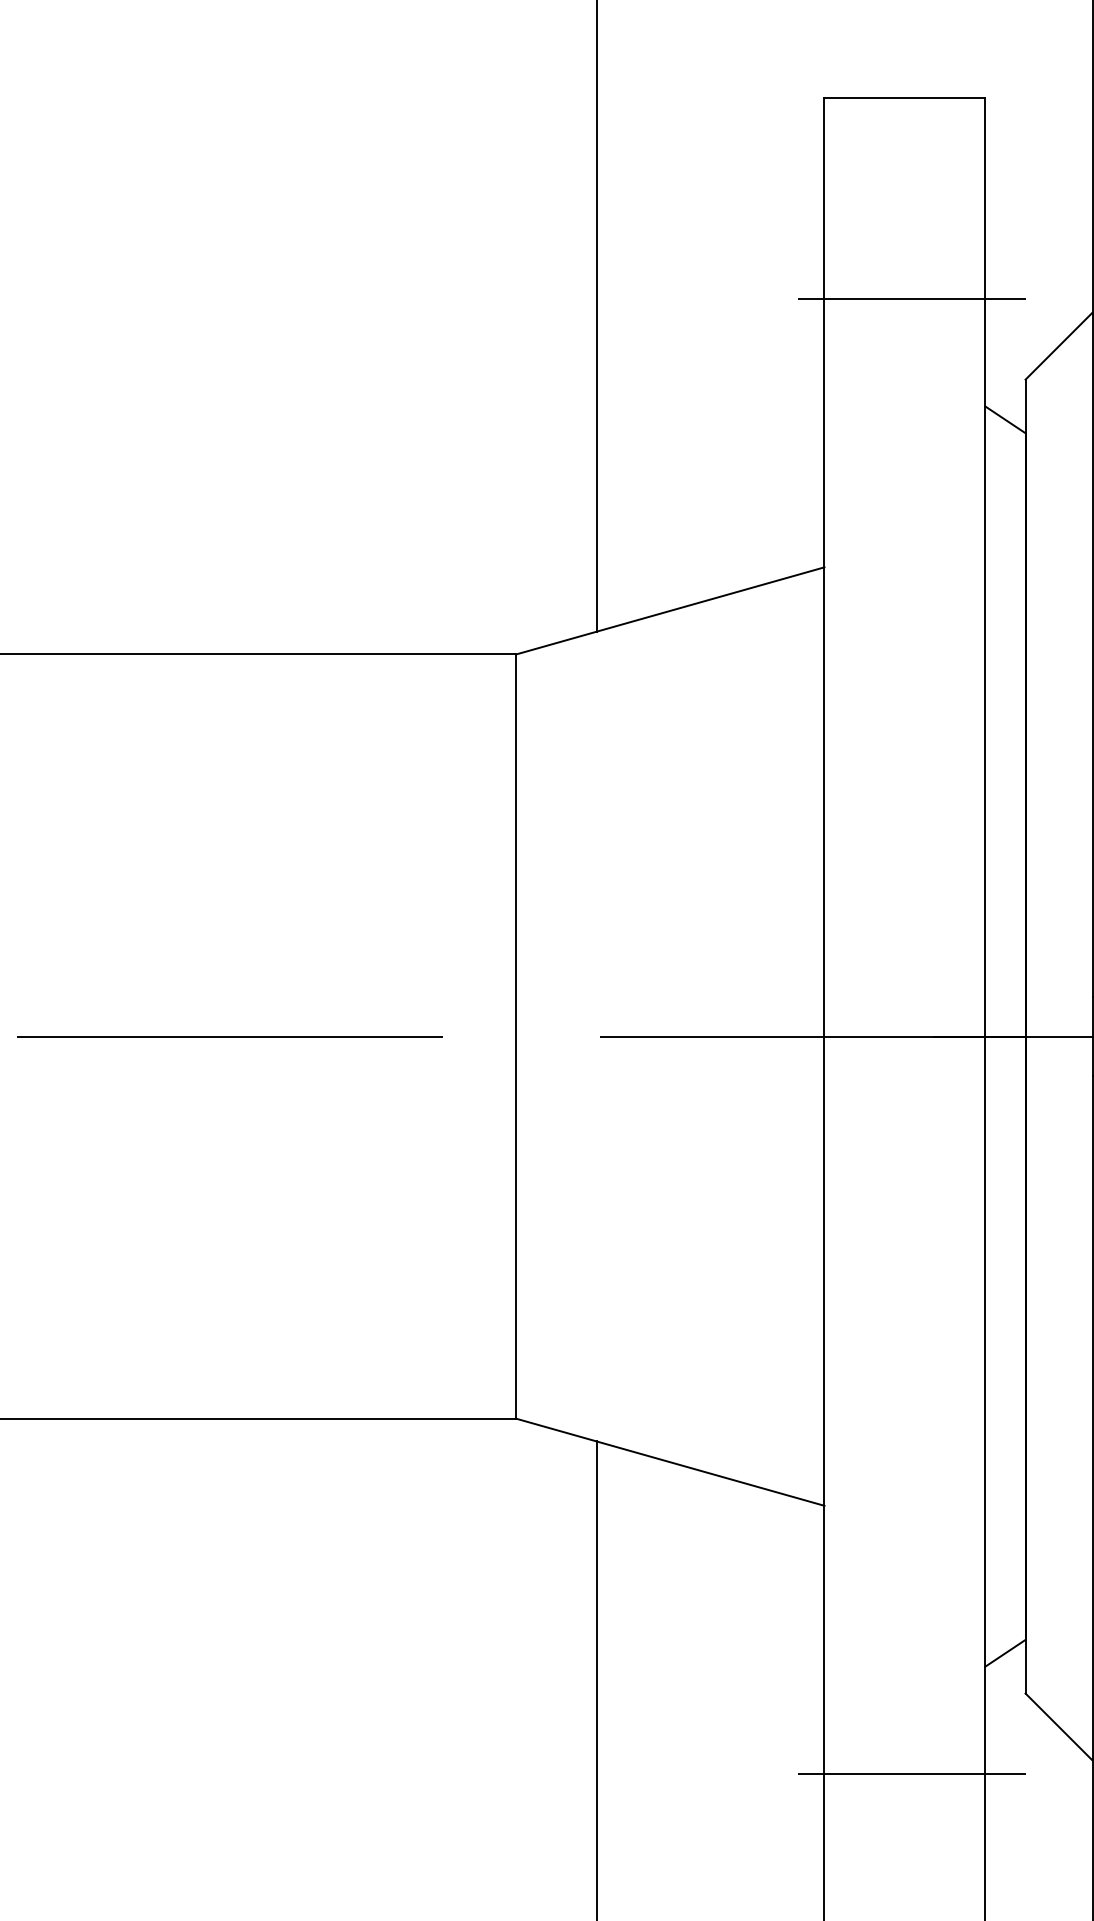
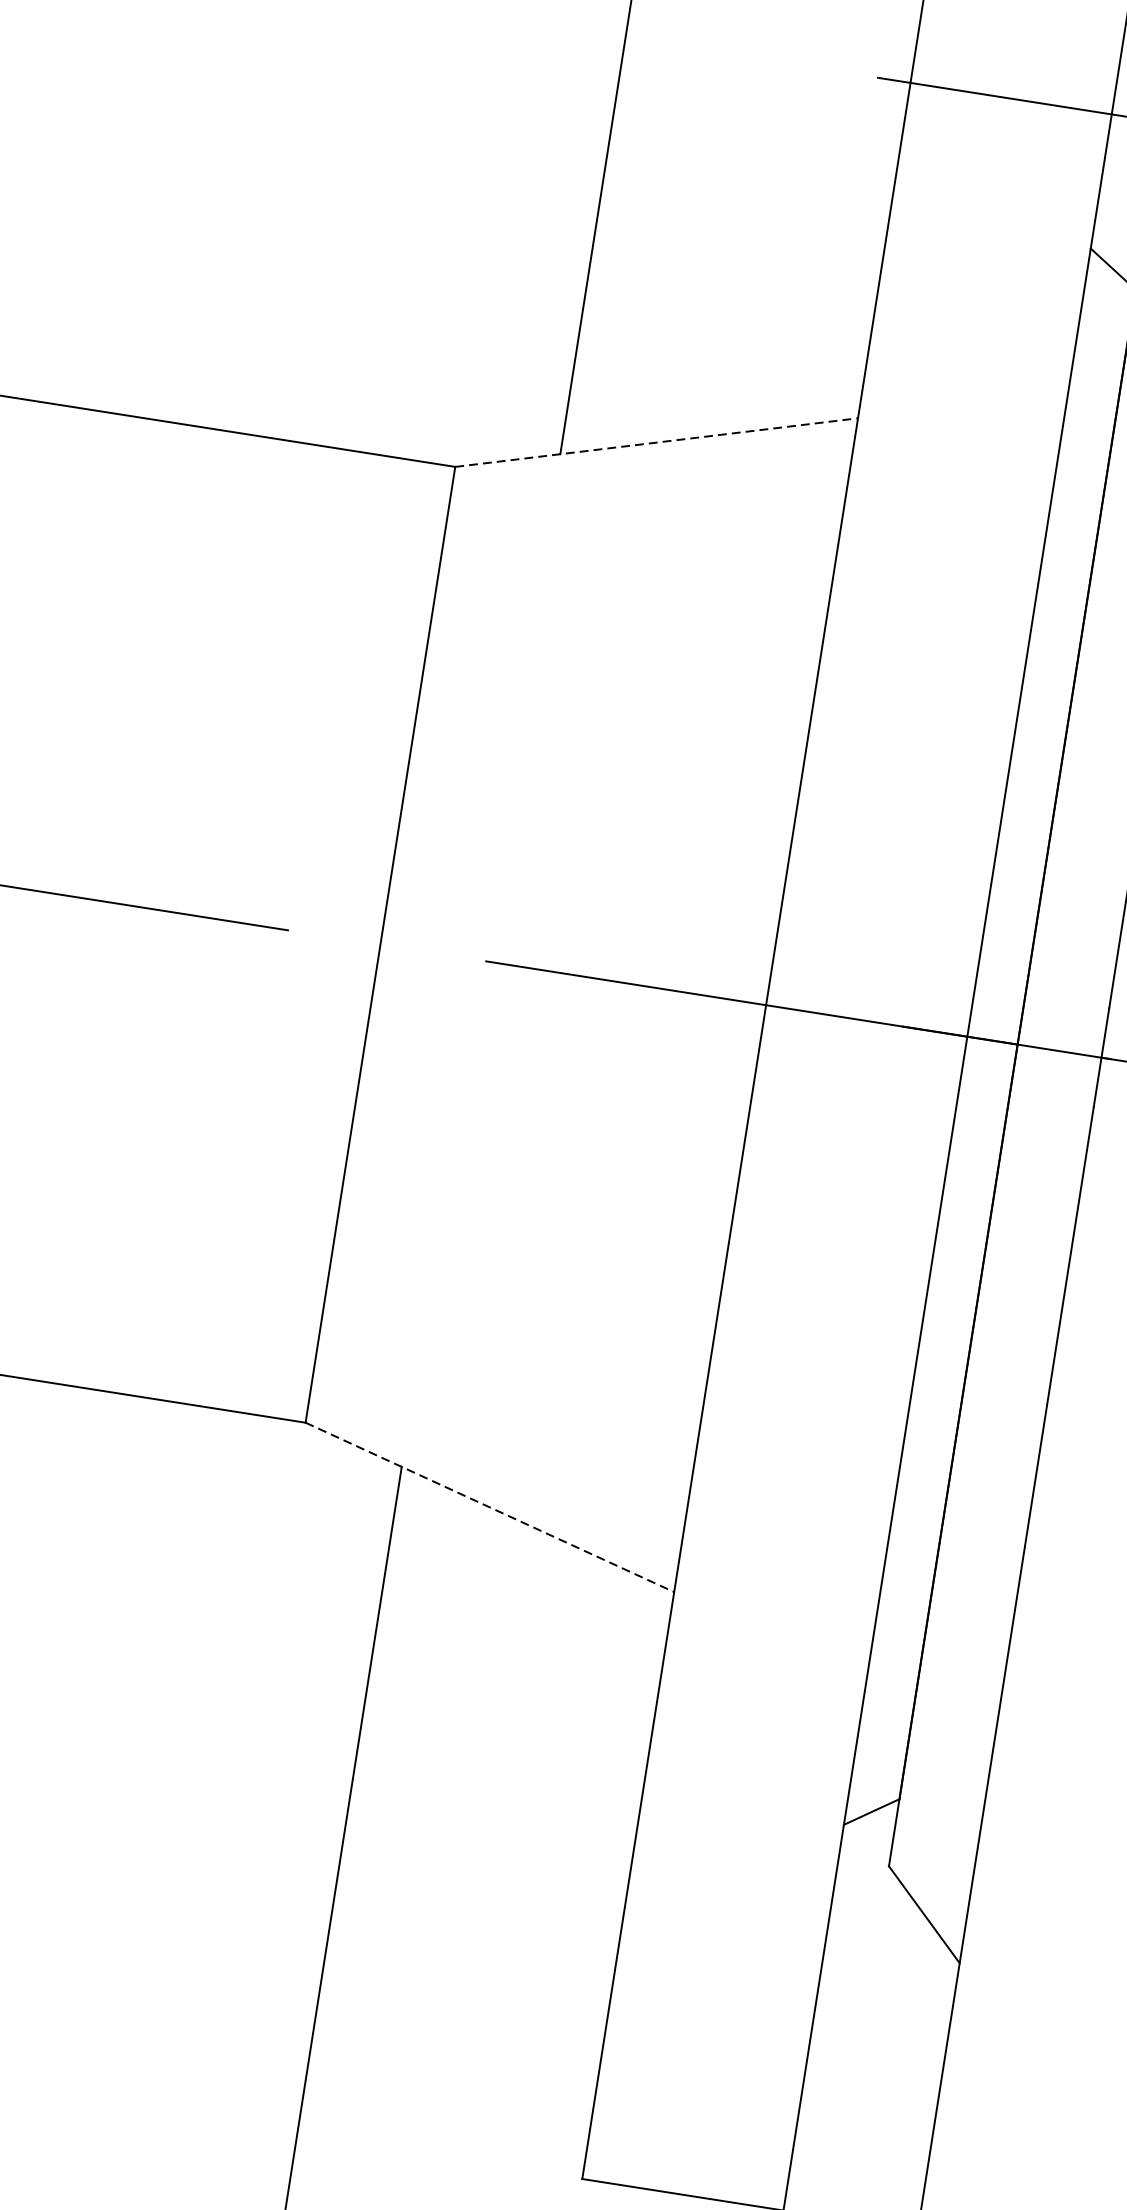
line: (670, 610) -> (657, 442), solid -> dashed
line: (670, 1462) -> (490, 1507), solid -> dashed
line: (911, 1773) -> (730, 1943), removed

